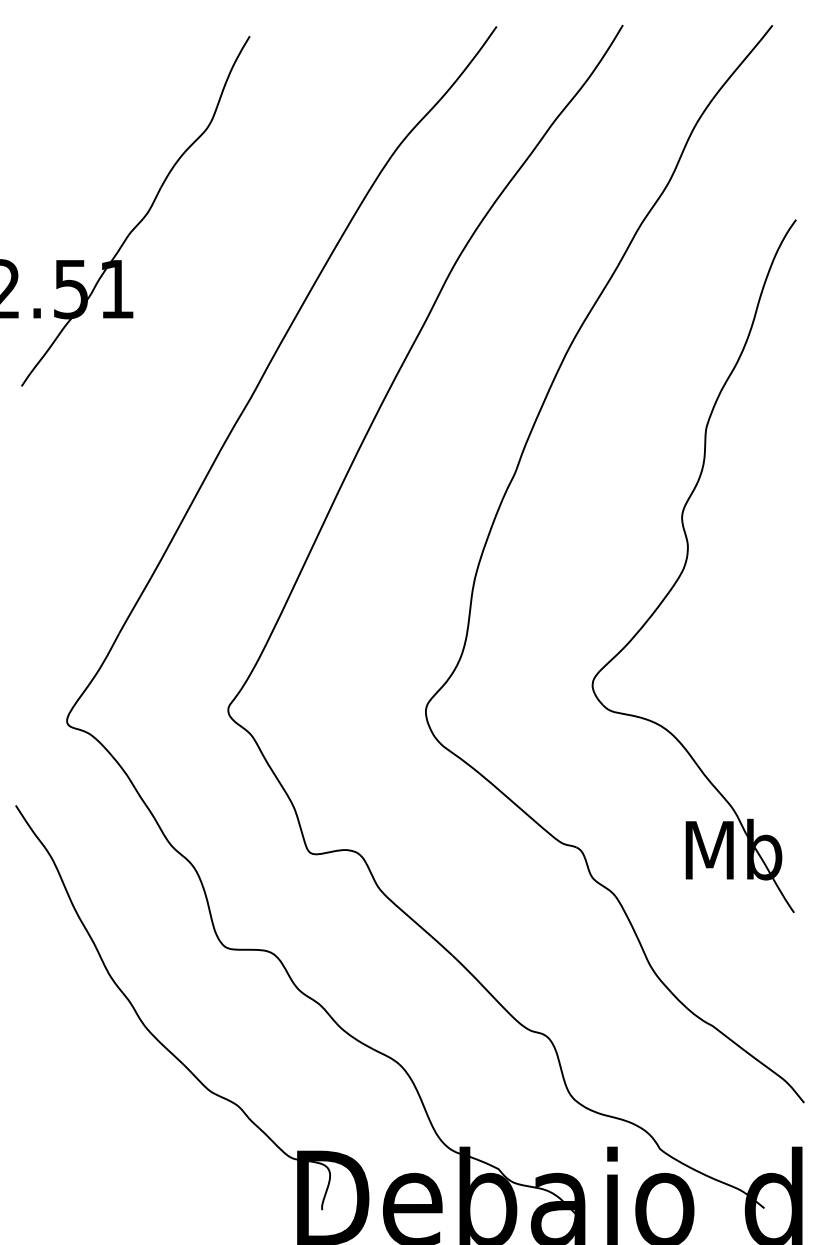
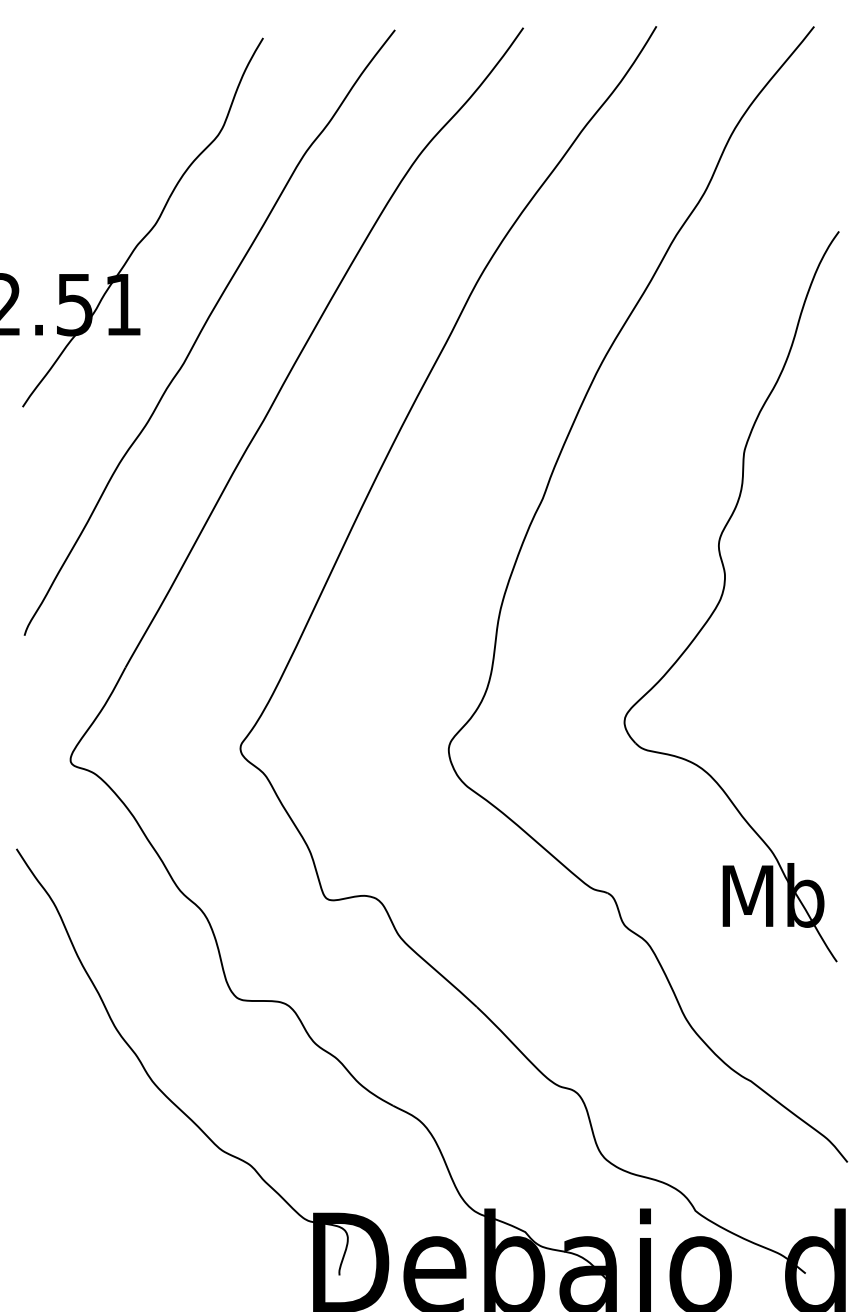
curve: (193, 312) -> (203, 329), added

